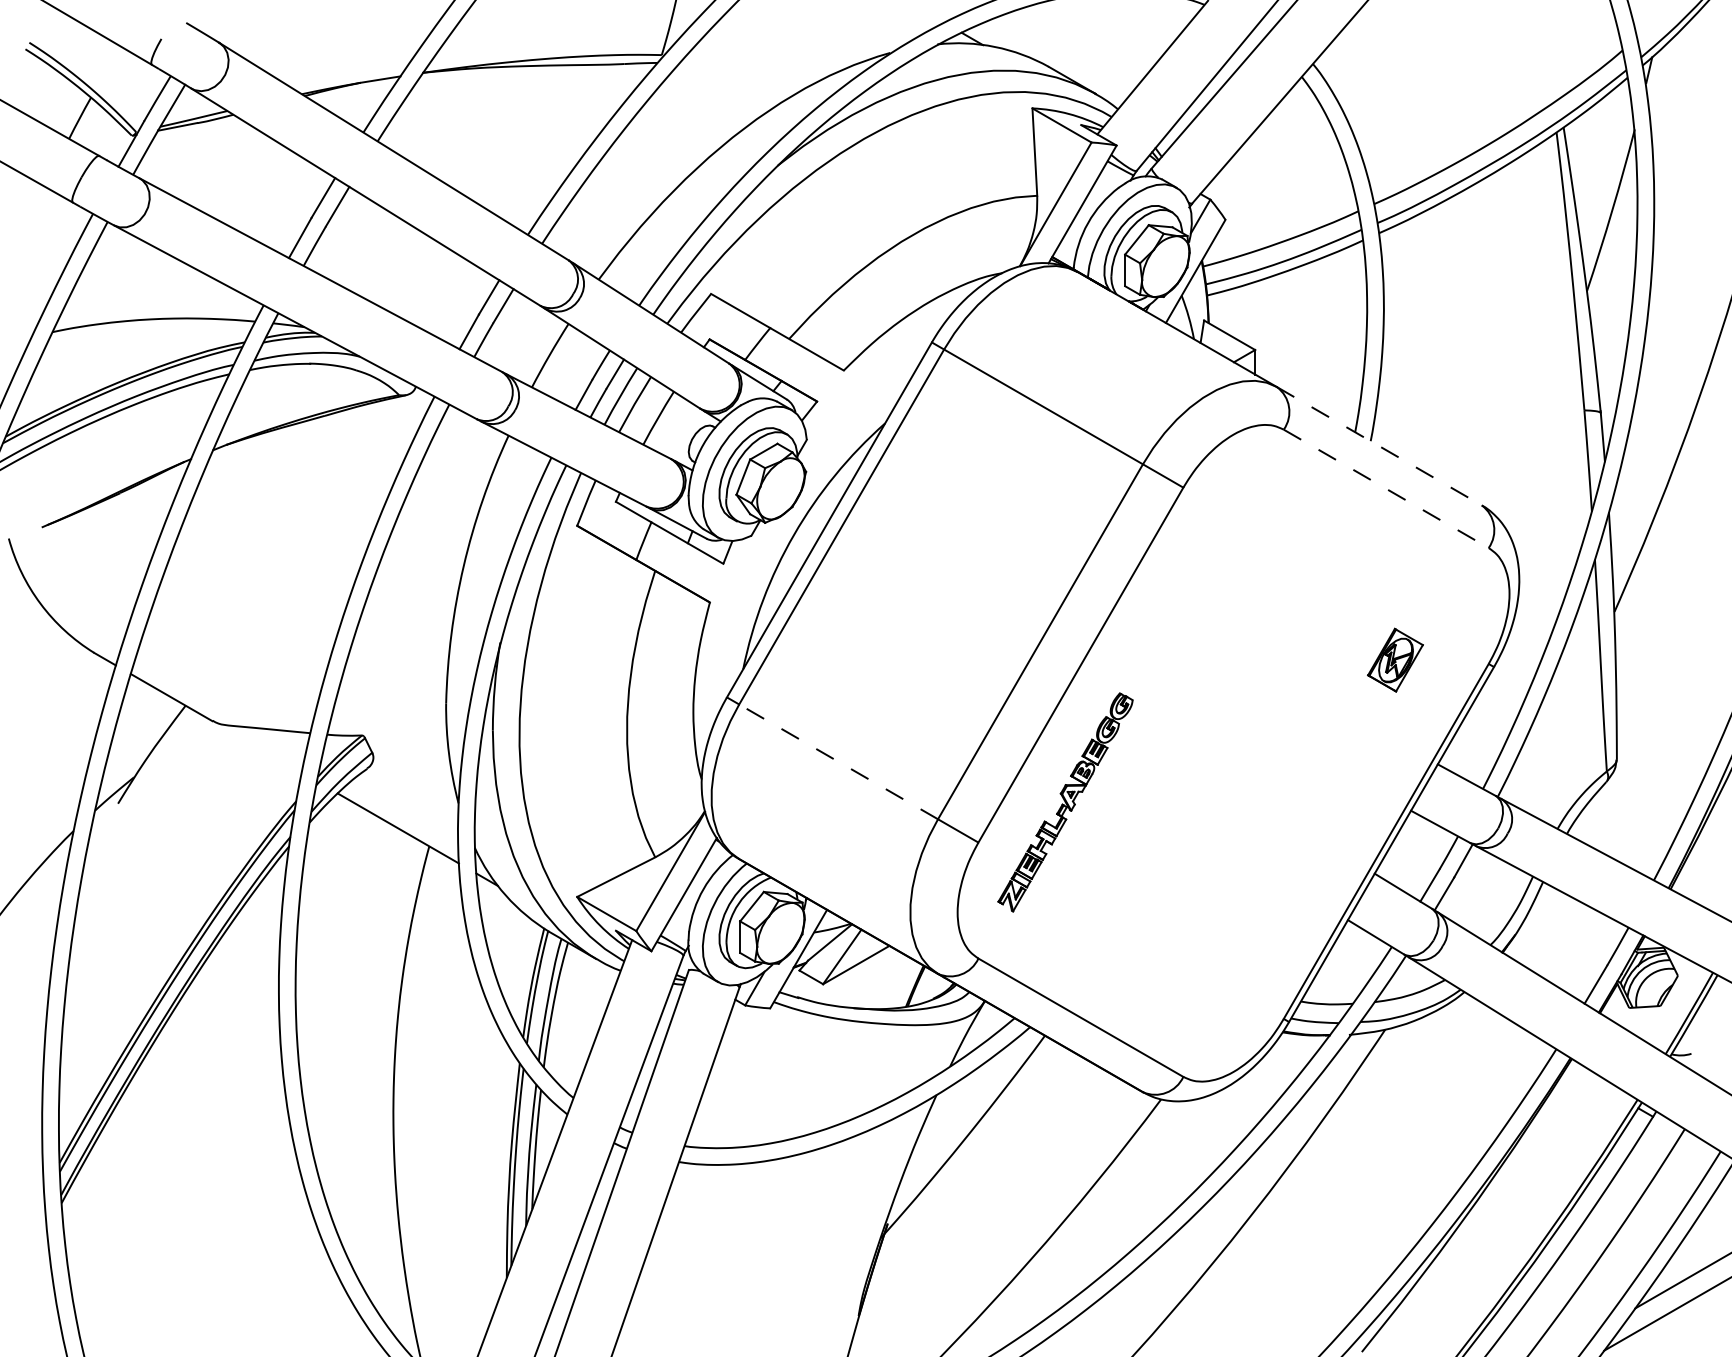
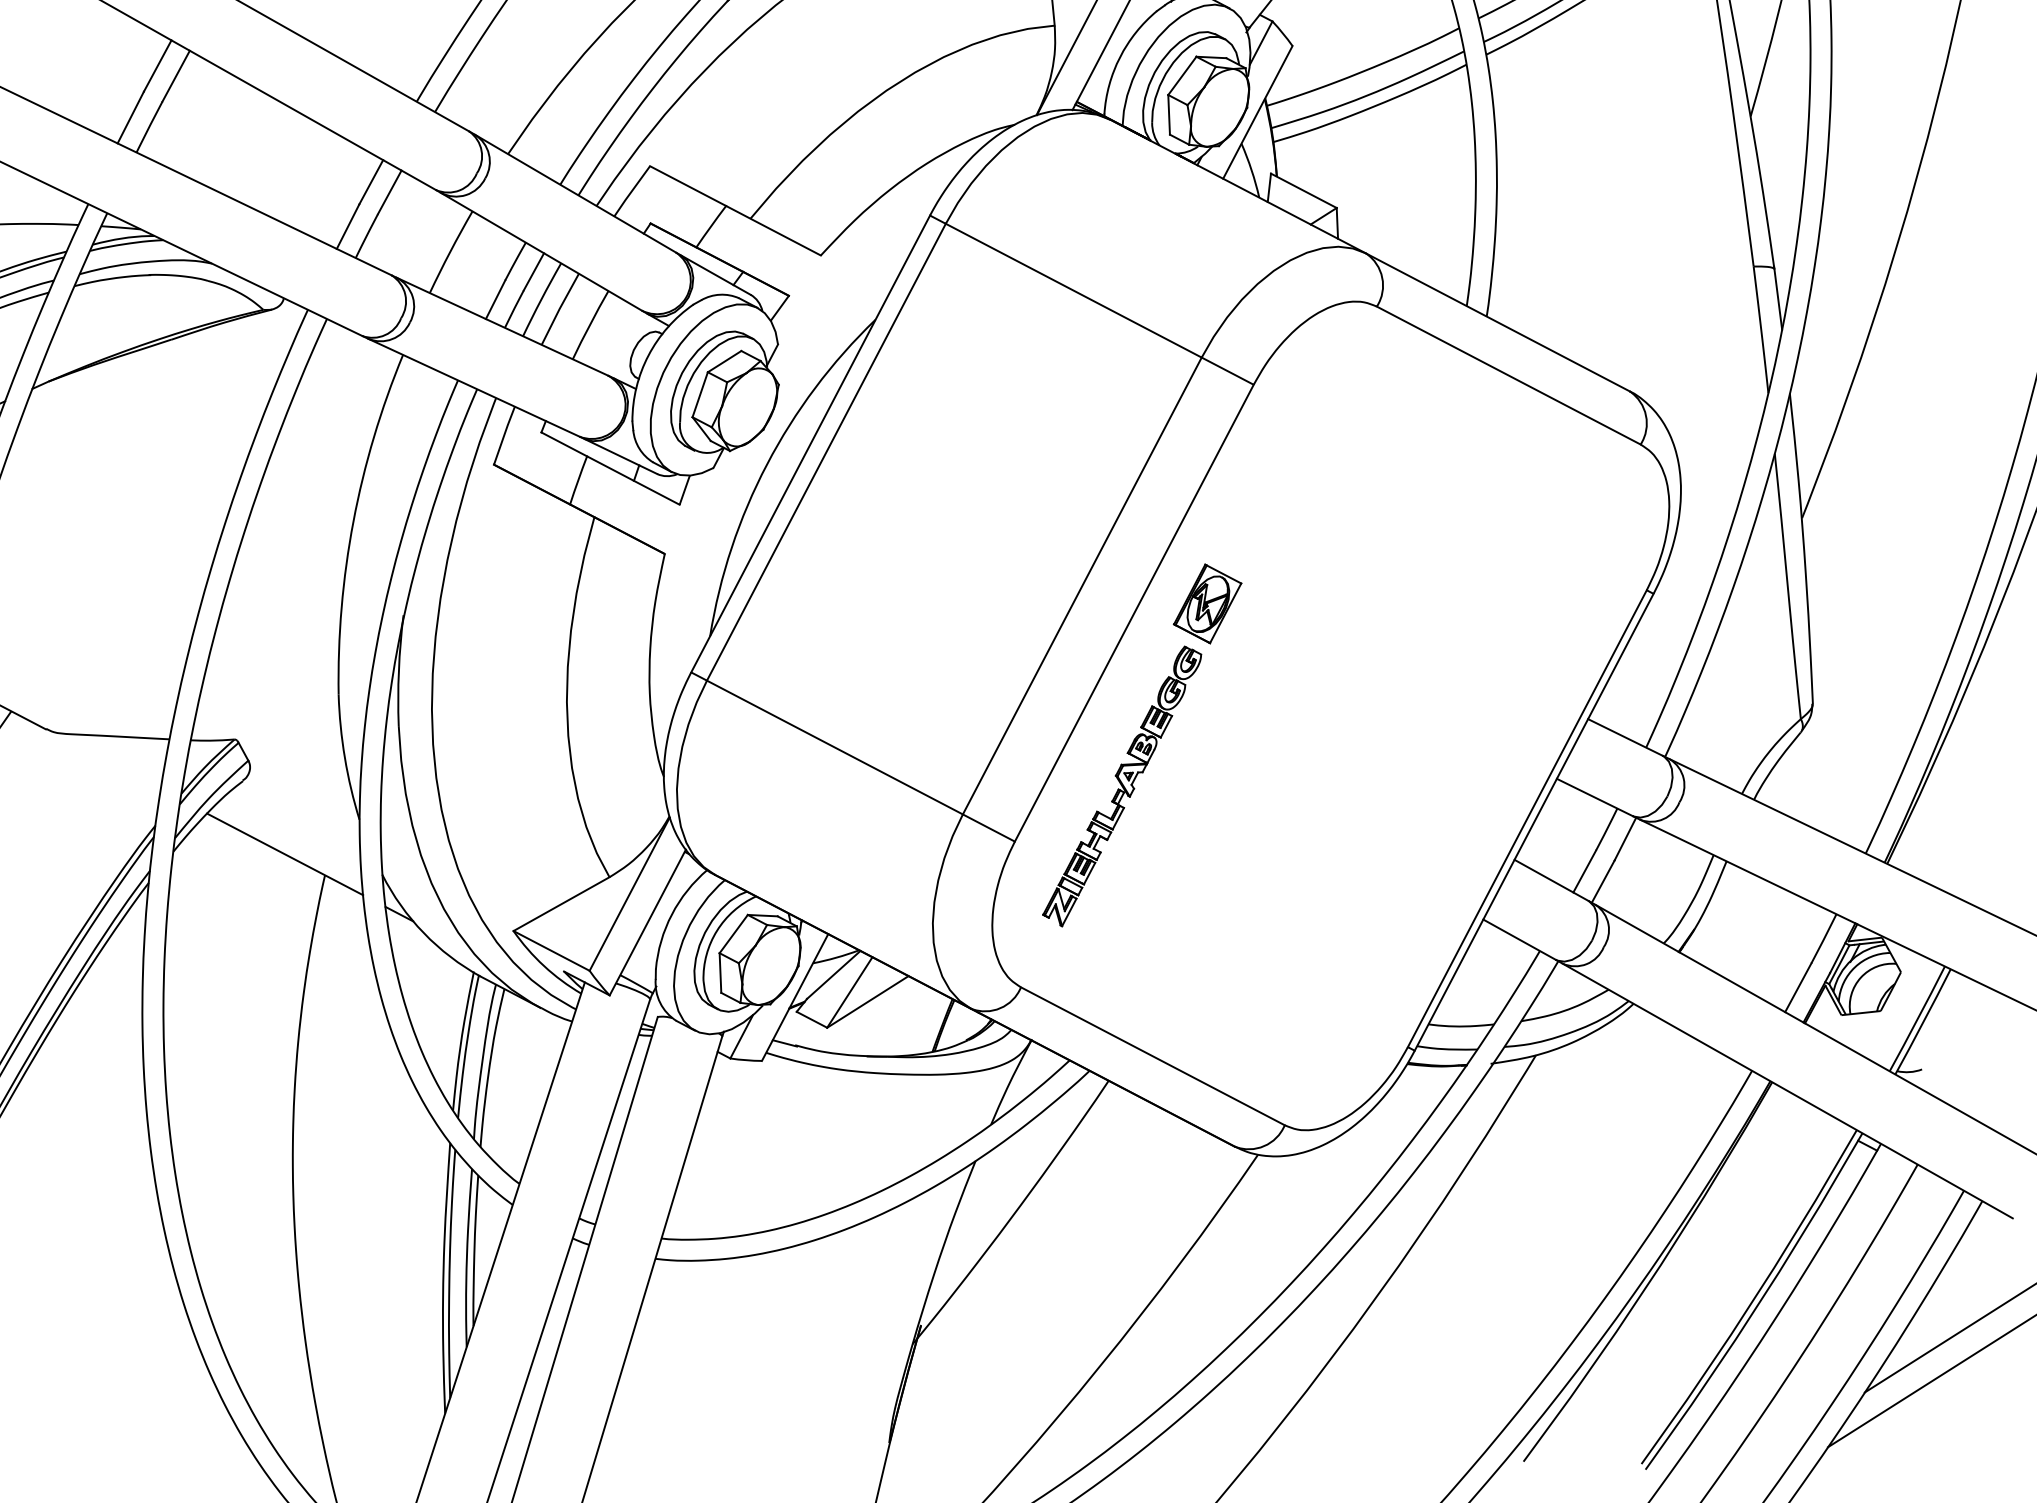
line: (1379, 446) -> (1498, 322), dashed -> solid
line: (1386, 489) -> (1509, 376), dashed -> solid
part: (1395, 659) -> (1207, 603), moved
line: (838, 761) -> (834, 747), dashed -> solid

